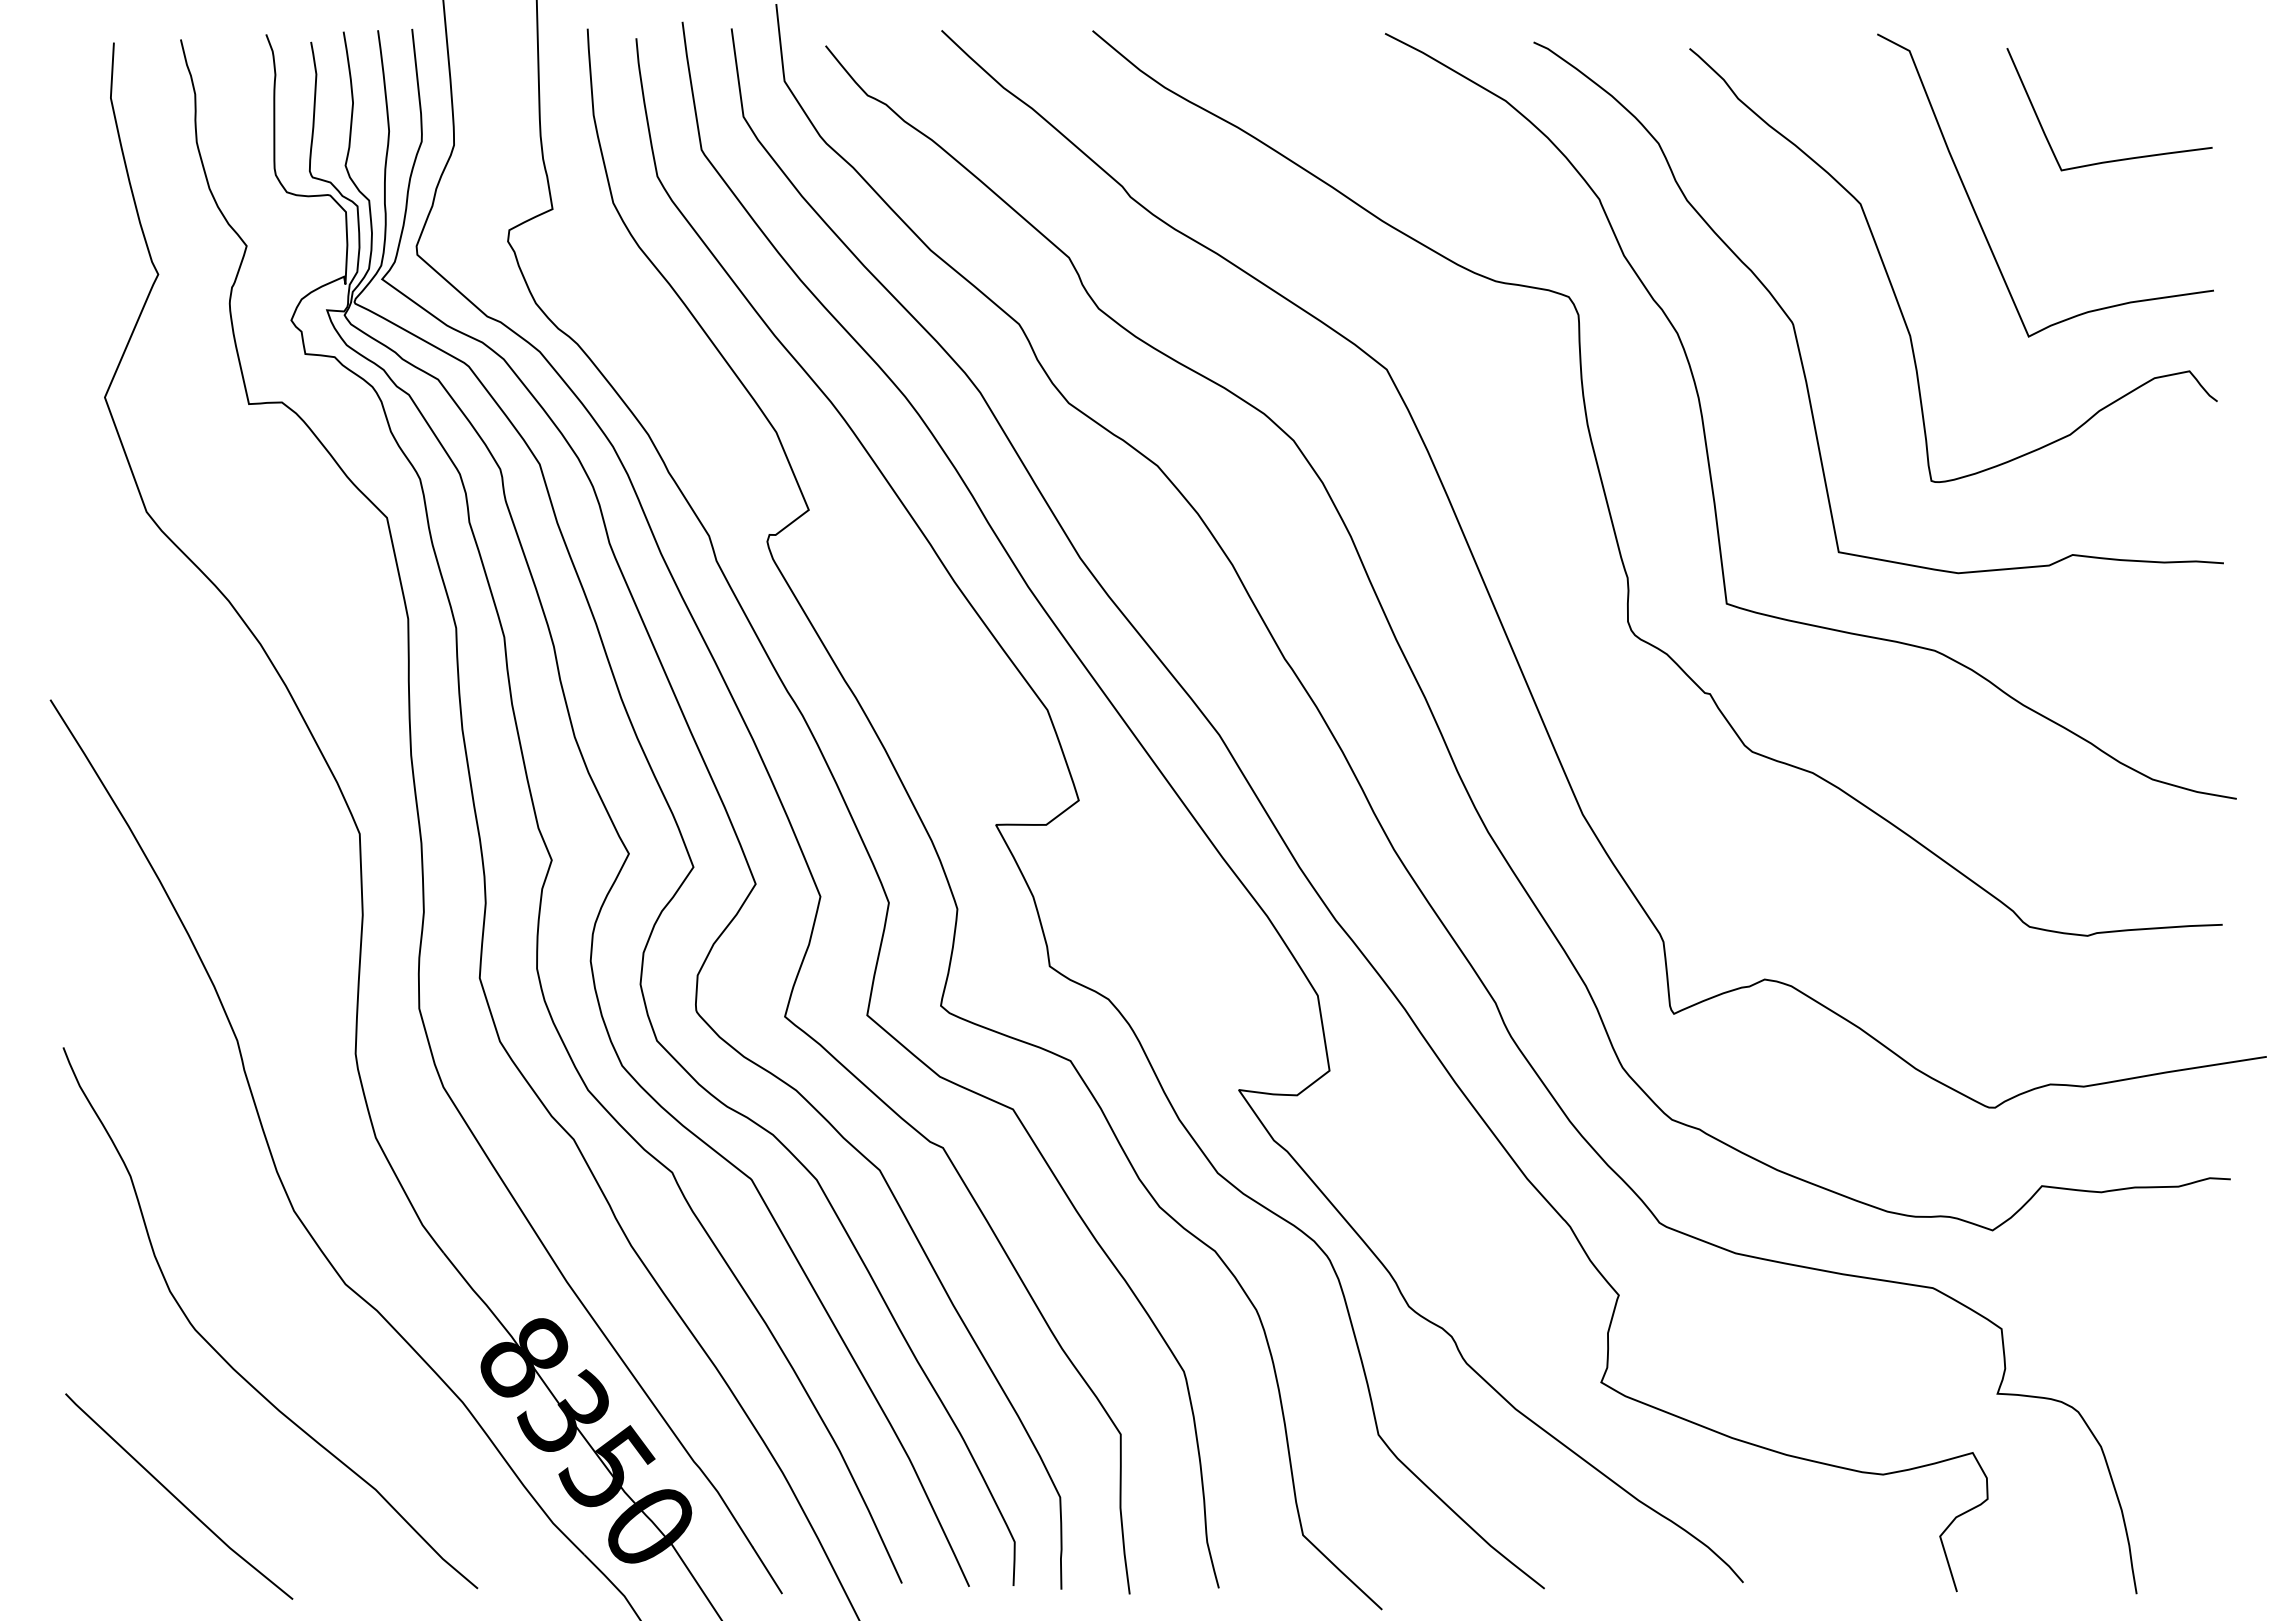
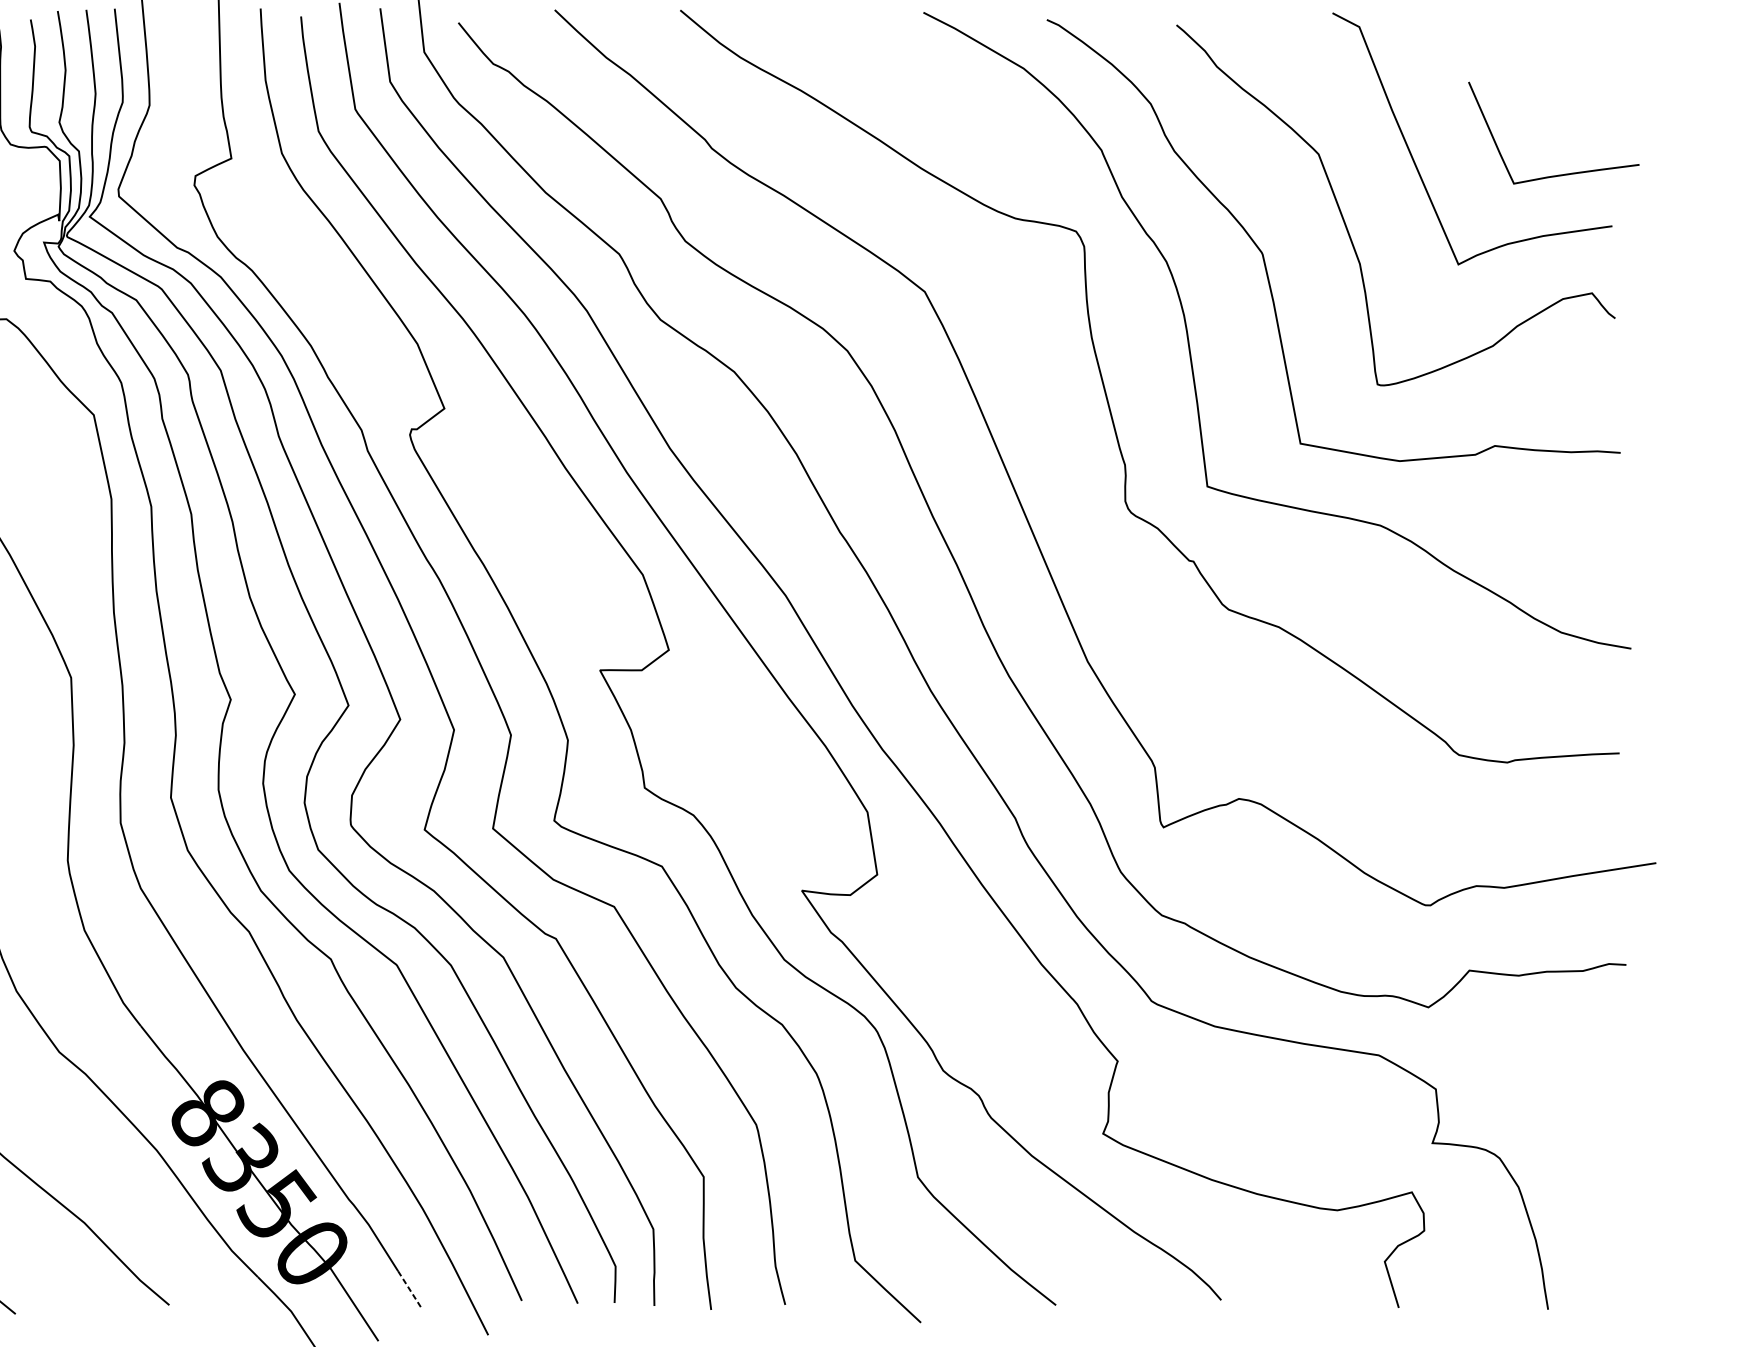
curve: (2115, 159) -> (1558, 174), moved
line: (767, 1570) -> (410, 1290), solid -> dashed

